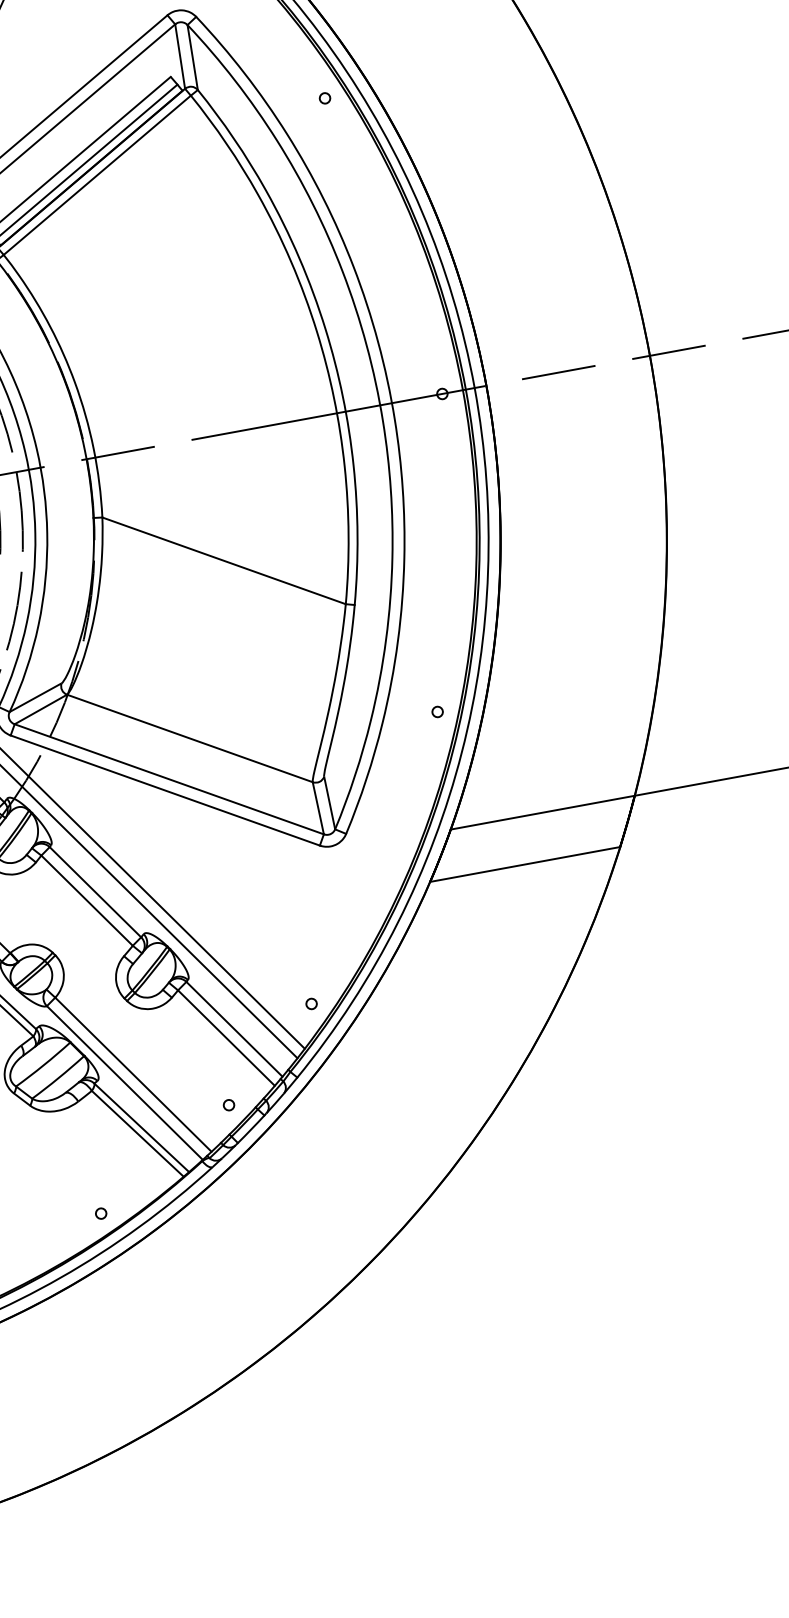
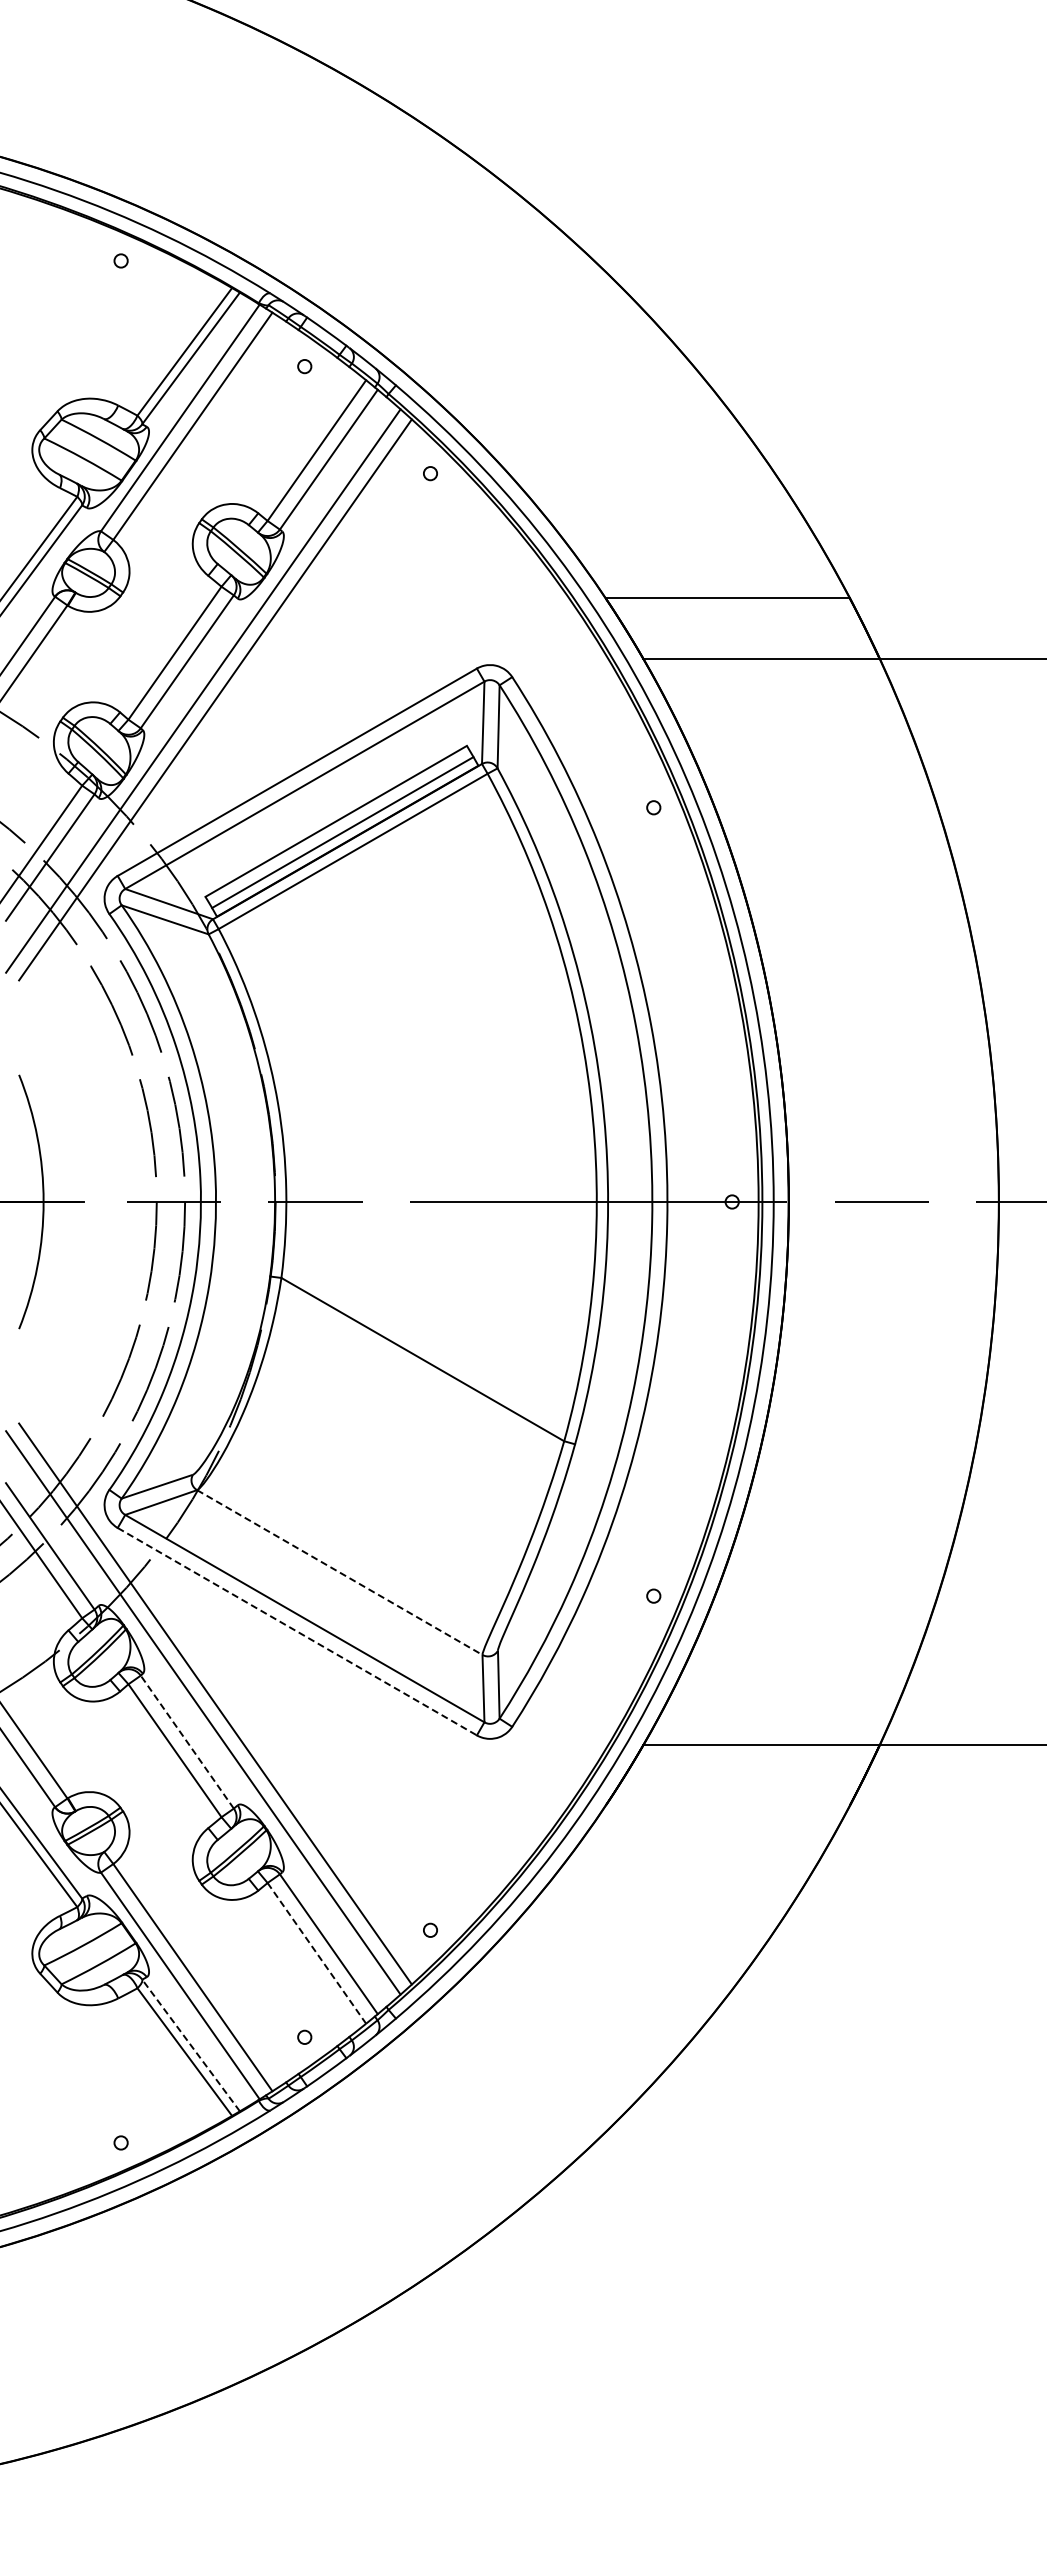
line: (189, 738) -> (339, 1572), solid -> dashed
line: (165, 790) -> (297, 1631), solid -> dashed
line: (524, 864) -> (727, 1805), removed
line: (95, 891) -> (187, 1741), solid -> dashed
line: (226, 1038) -> (316, 1953), solid -> dashed
line: (142, 1127) -> (191, 2045), solid -> dashed

